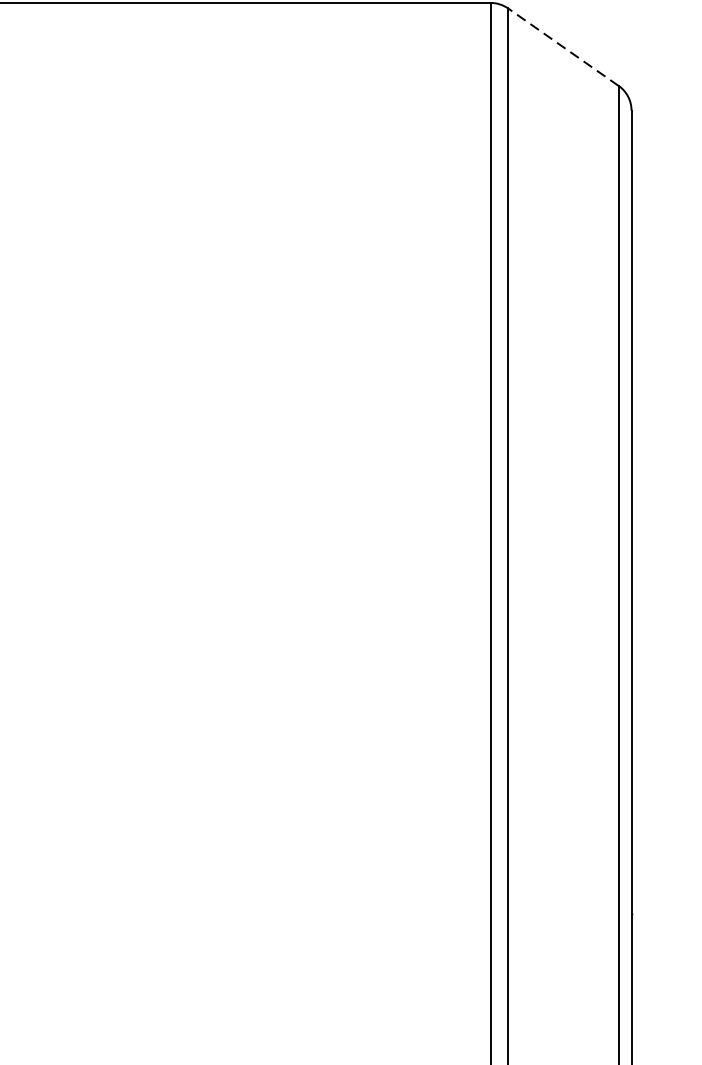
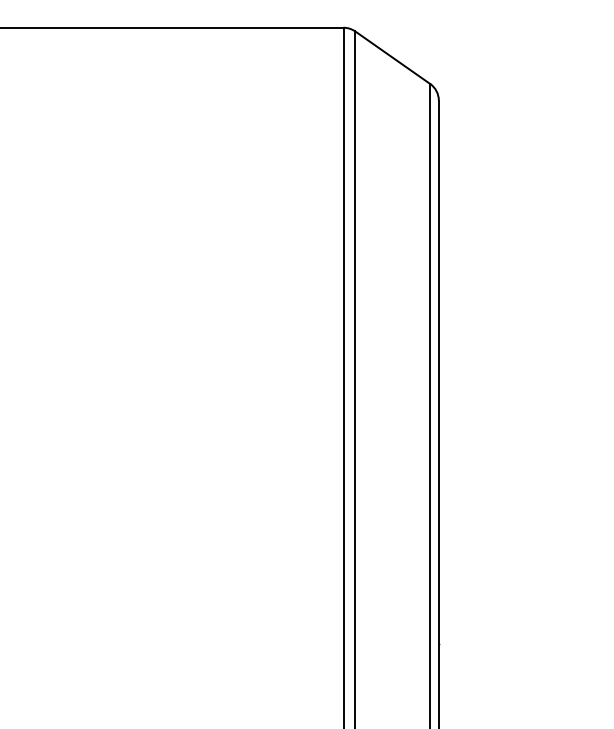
line: (563, 46) -> (392, 57), dashed -> solid

